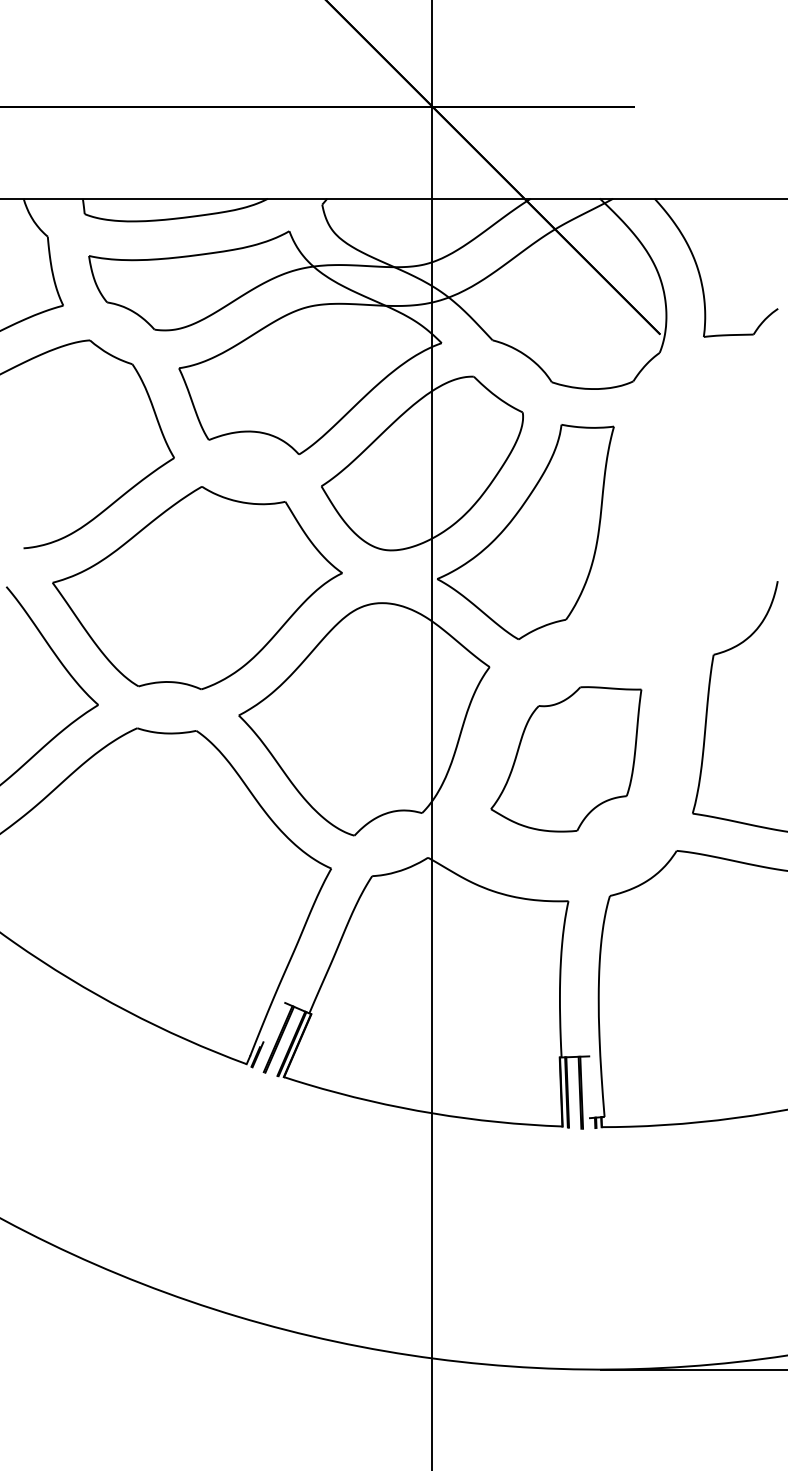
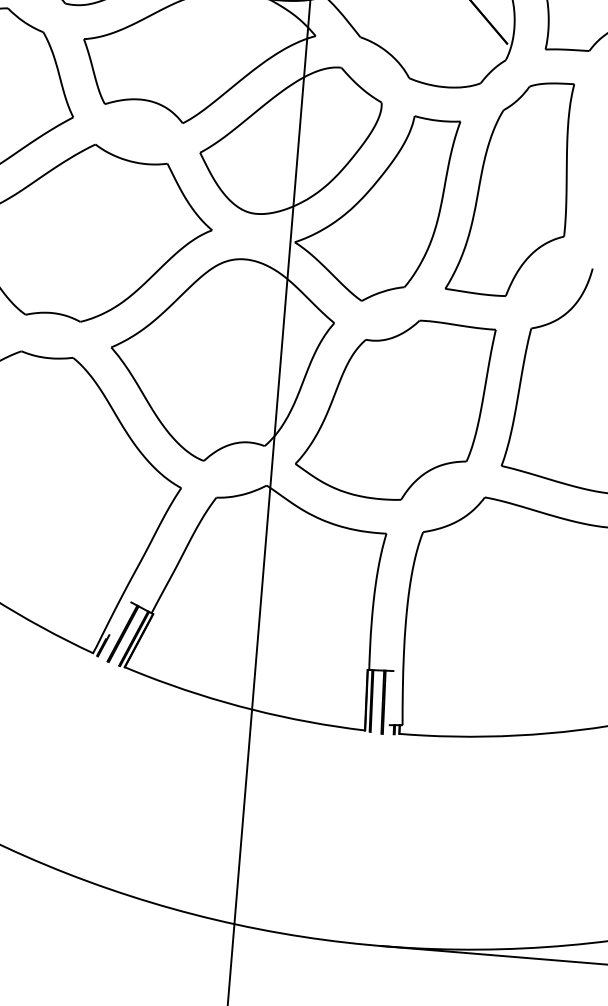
part: (677, 496) -> (511, 187), added
part: (566, 759) -> (394, 409), size x1.43

